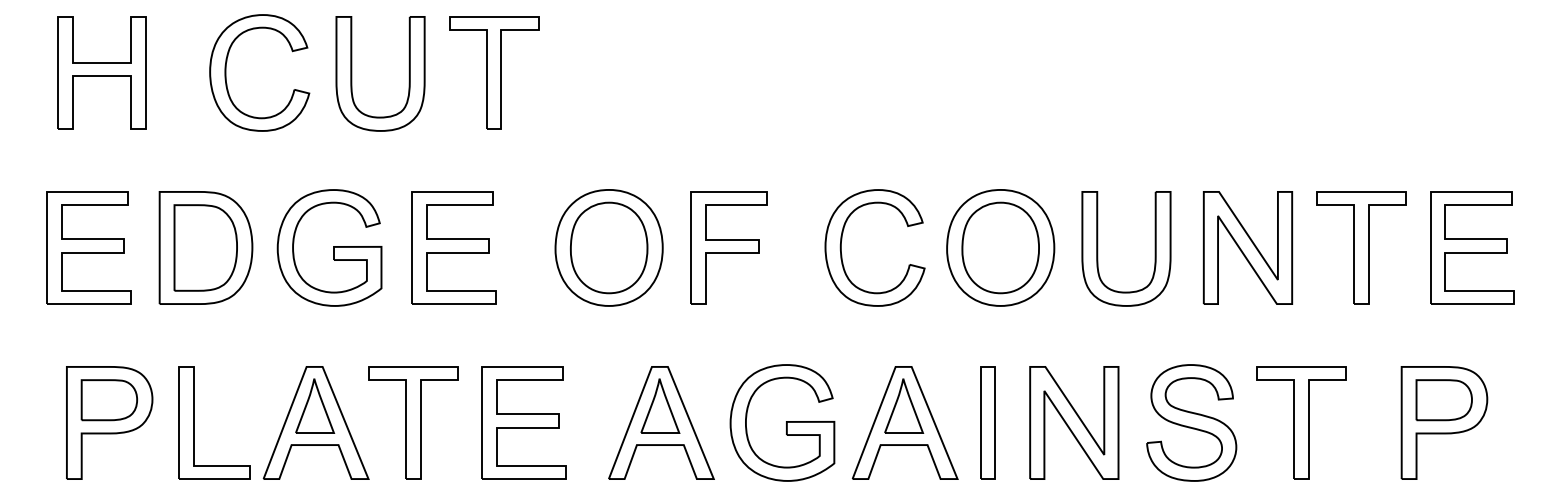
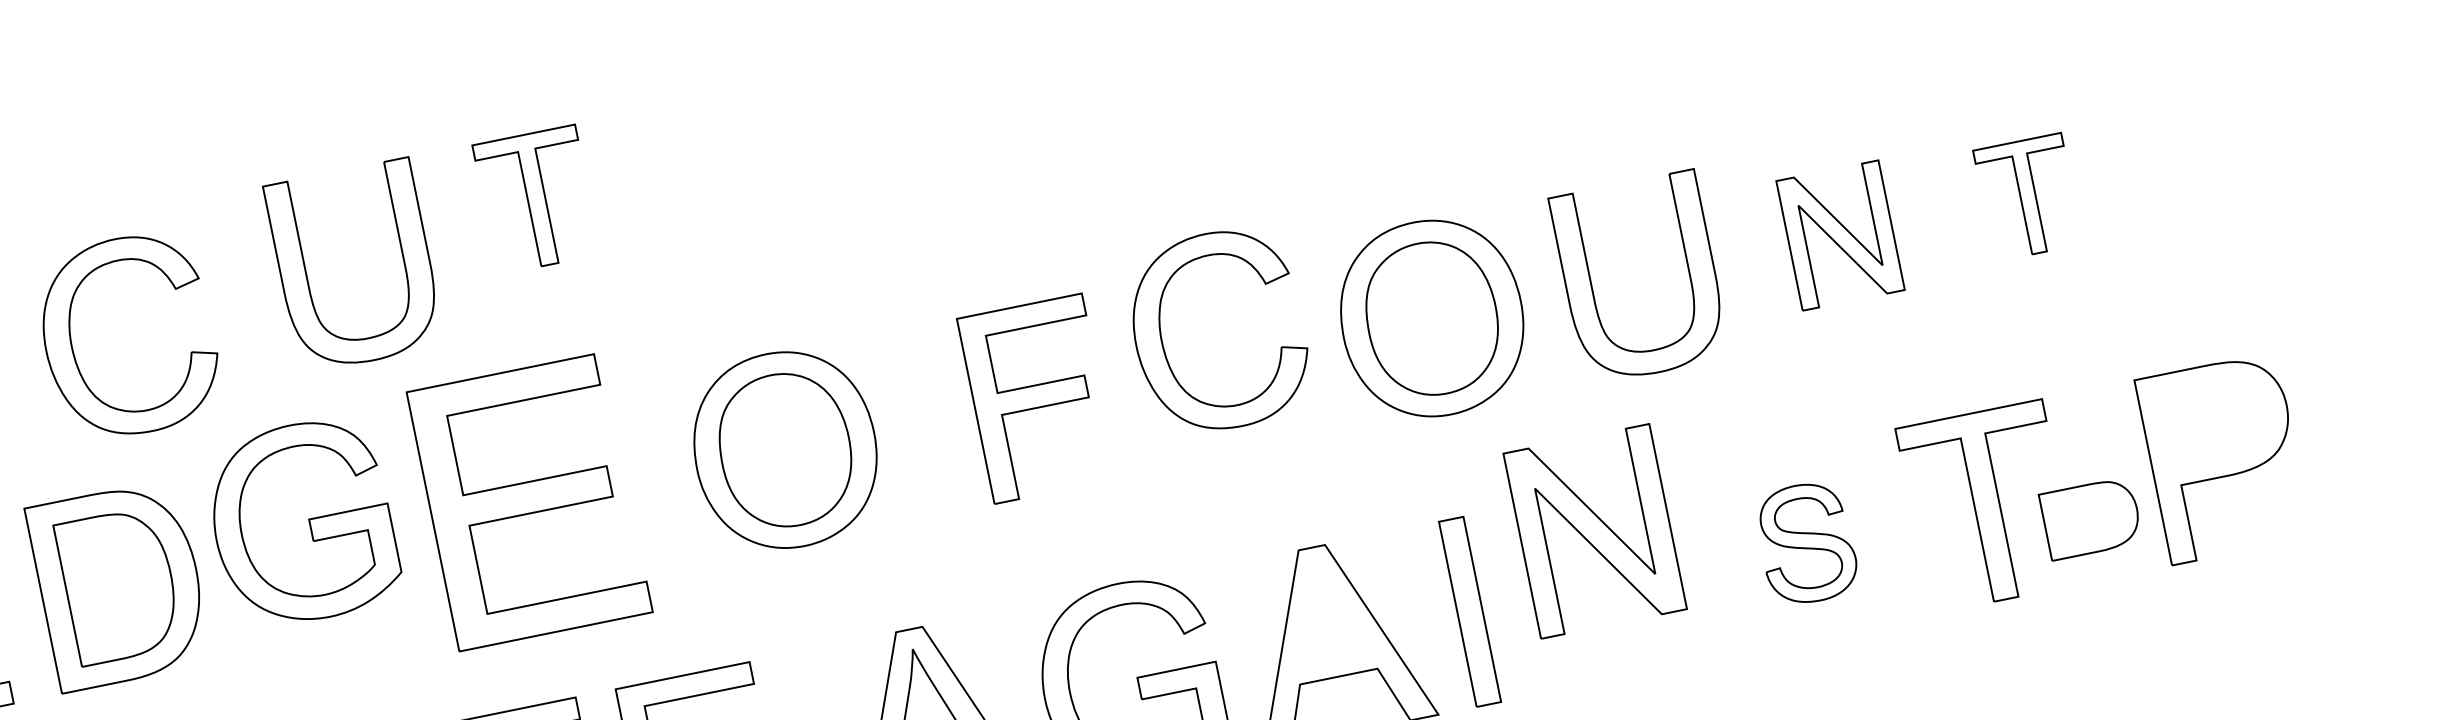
part: (226, 72) -> (73, 346), moved
part: (494, 72) -> (537, 198), size x0.7
part: (352, 73) -> (308, 274), moved
part: (842, 240) -> (1162, 329), moved
part: (329, 247) -> (301, 521), moved
part: (453, 247) -> (528, 501), size x1.4
part: (728, 247) -> (1036, 398), moved
part: (1247, 247) -> (1839, 234), size x0.7
part: (1361, 247) -> (2027, 196), size x0.6
part: (1472, 247) -> (2211, 159), removed
part: (1443, 400) -> (2090, 519), moved
part: (904, 405) -> (1326, 611), removed
part: (1074, 422) -> (1595, 530), moved
part: (1191, 422) -> (1805, 542), size x0.6

